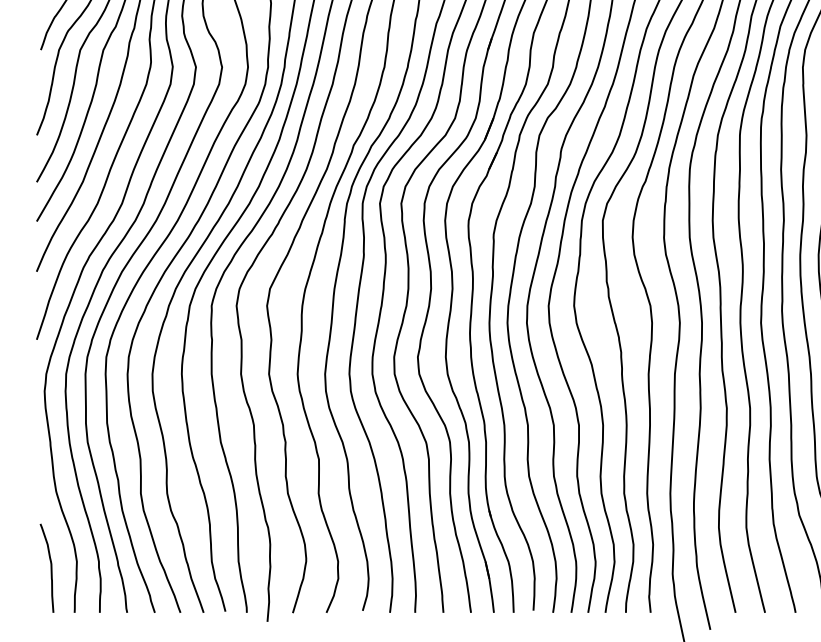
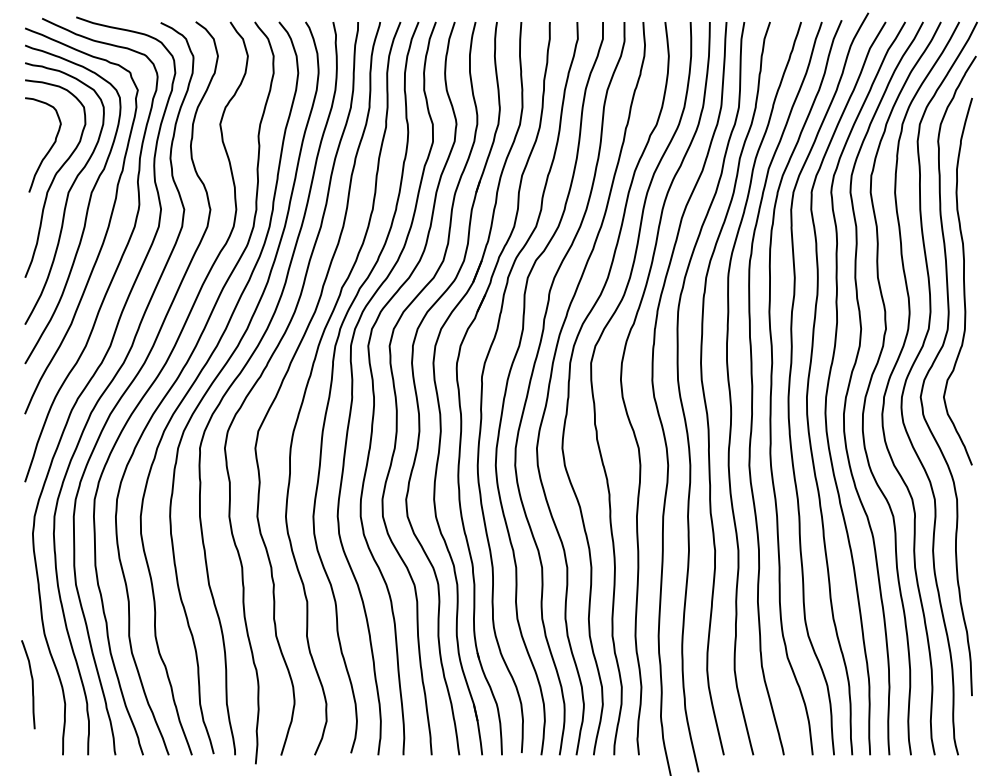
curve: (50, 568) -> (31, 684), moved

